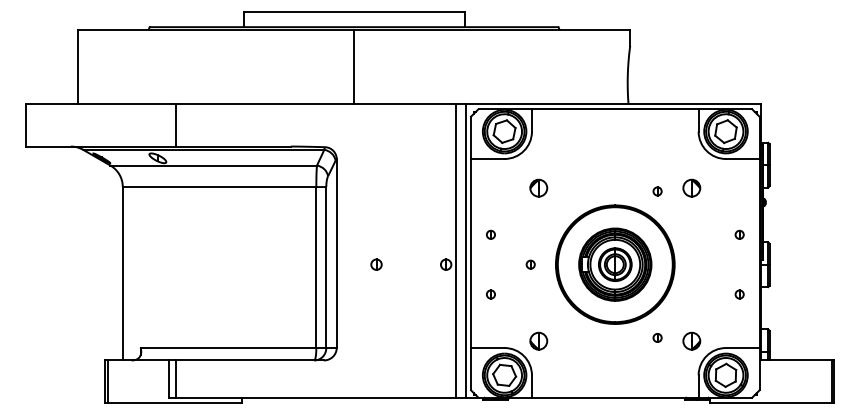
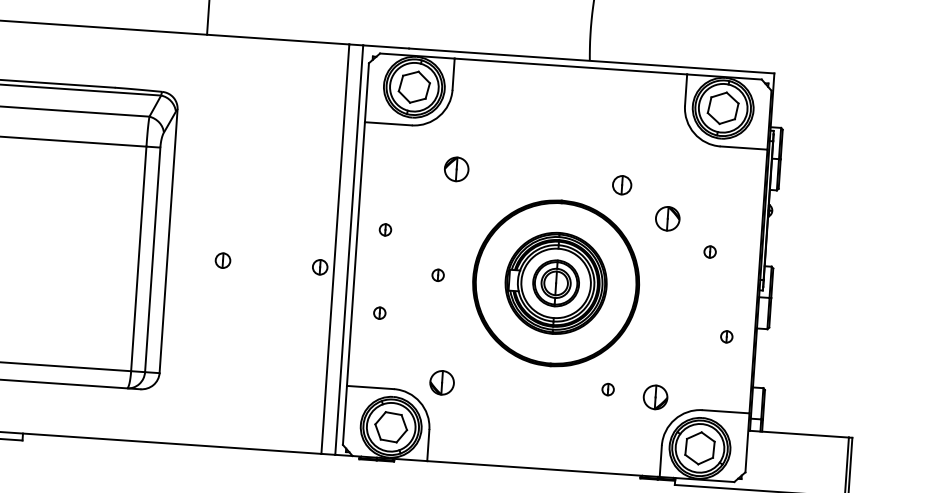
part: (691, 187) -> (667, 217), moved
part: (657, 191) -> (621, 185), size x1.6
part: (739, 234) -> (709, 251), moved

